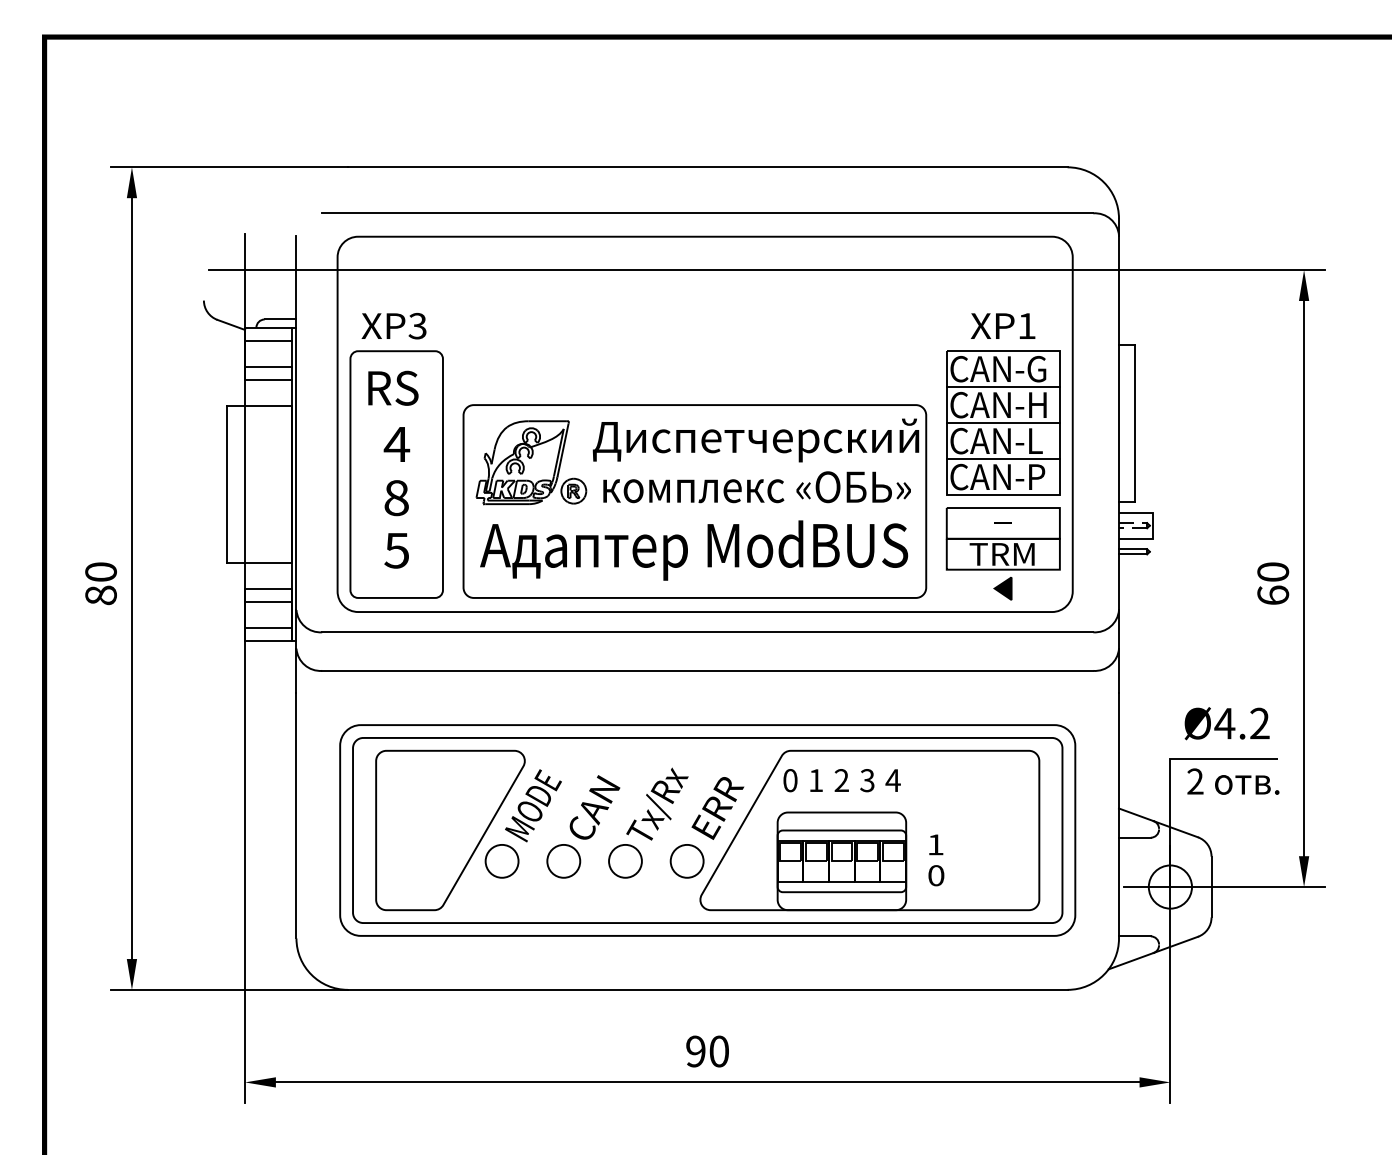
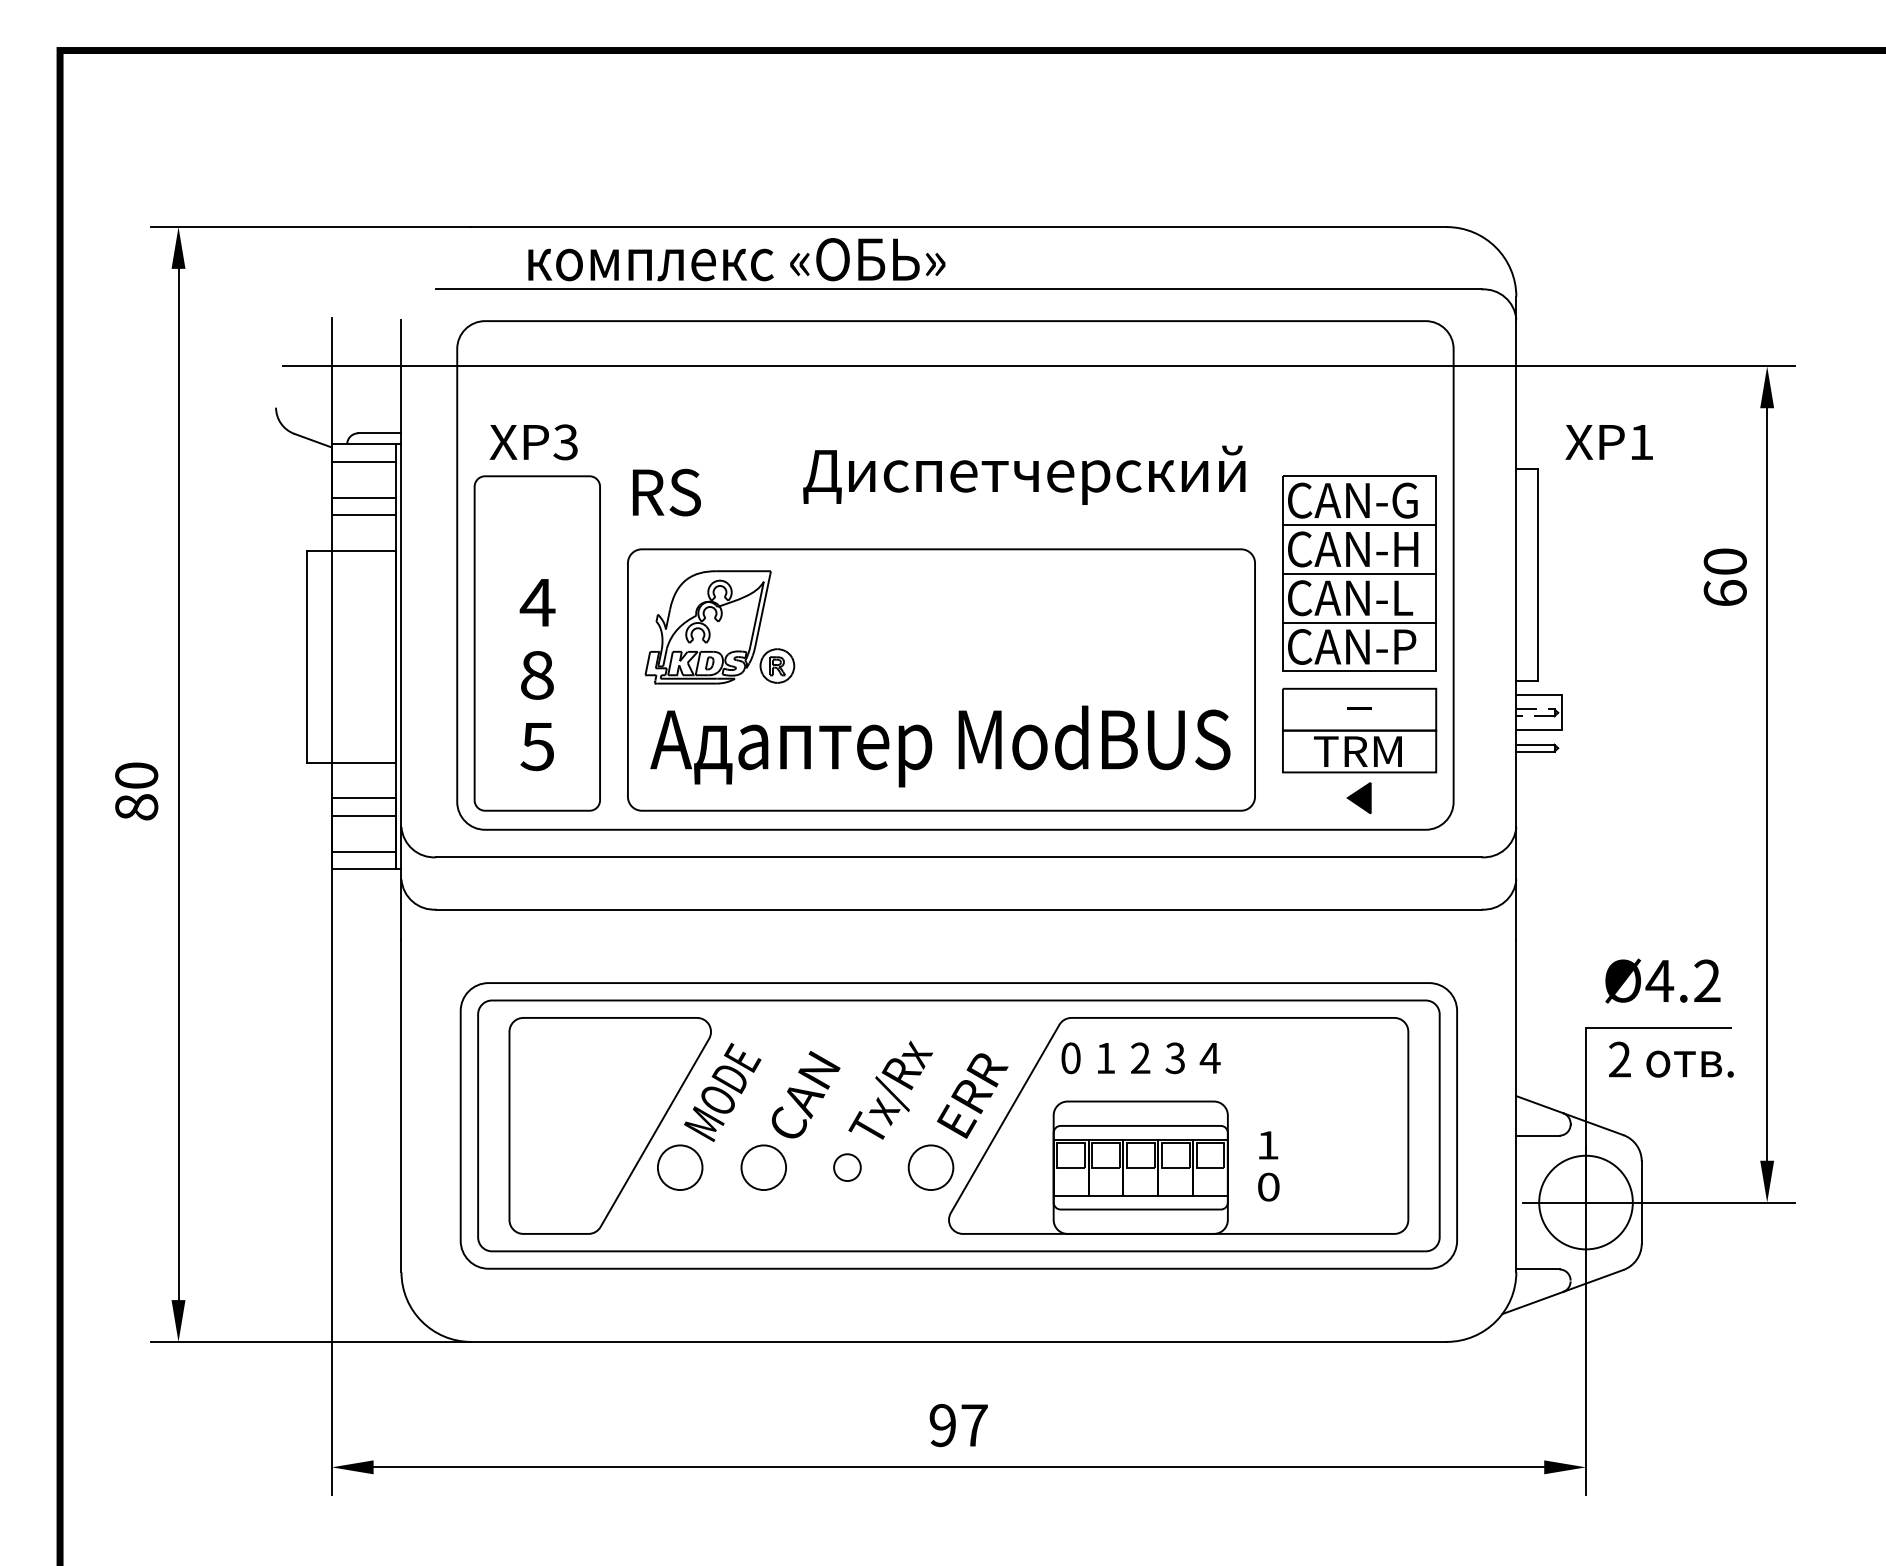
text: (1002, 326) -> (1608, 442), moved
text: (393, 388) -> (666, 492), moved
text: (756, 439) -> (1024, 474), moved
text: (756, 487) -> (736, 259), moved
text: (1272, 583) -> (1724, 576), moved
circle: (625, 861) -> (847, 1167), size x0.6
circle: (1170, 887) -> (1585, 1202), size x1.6
text: (719, 1051) -> (974, 1425), 90 -> 97

